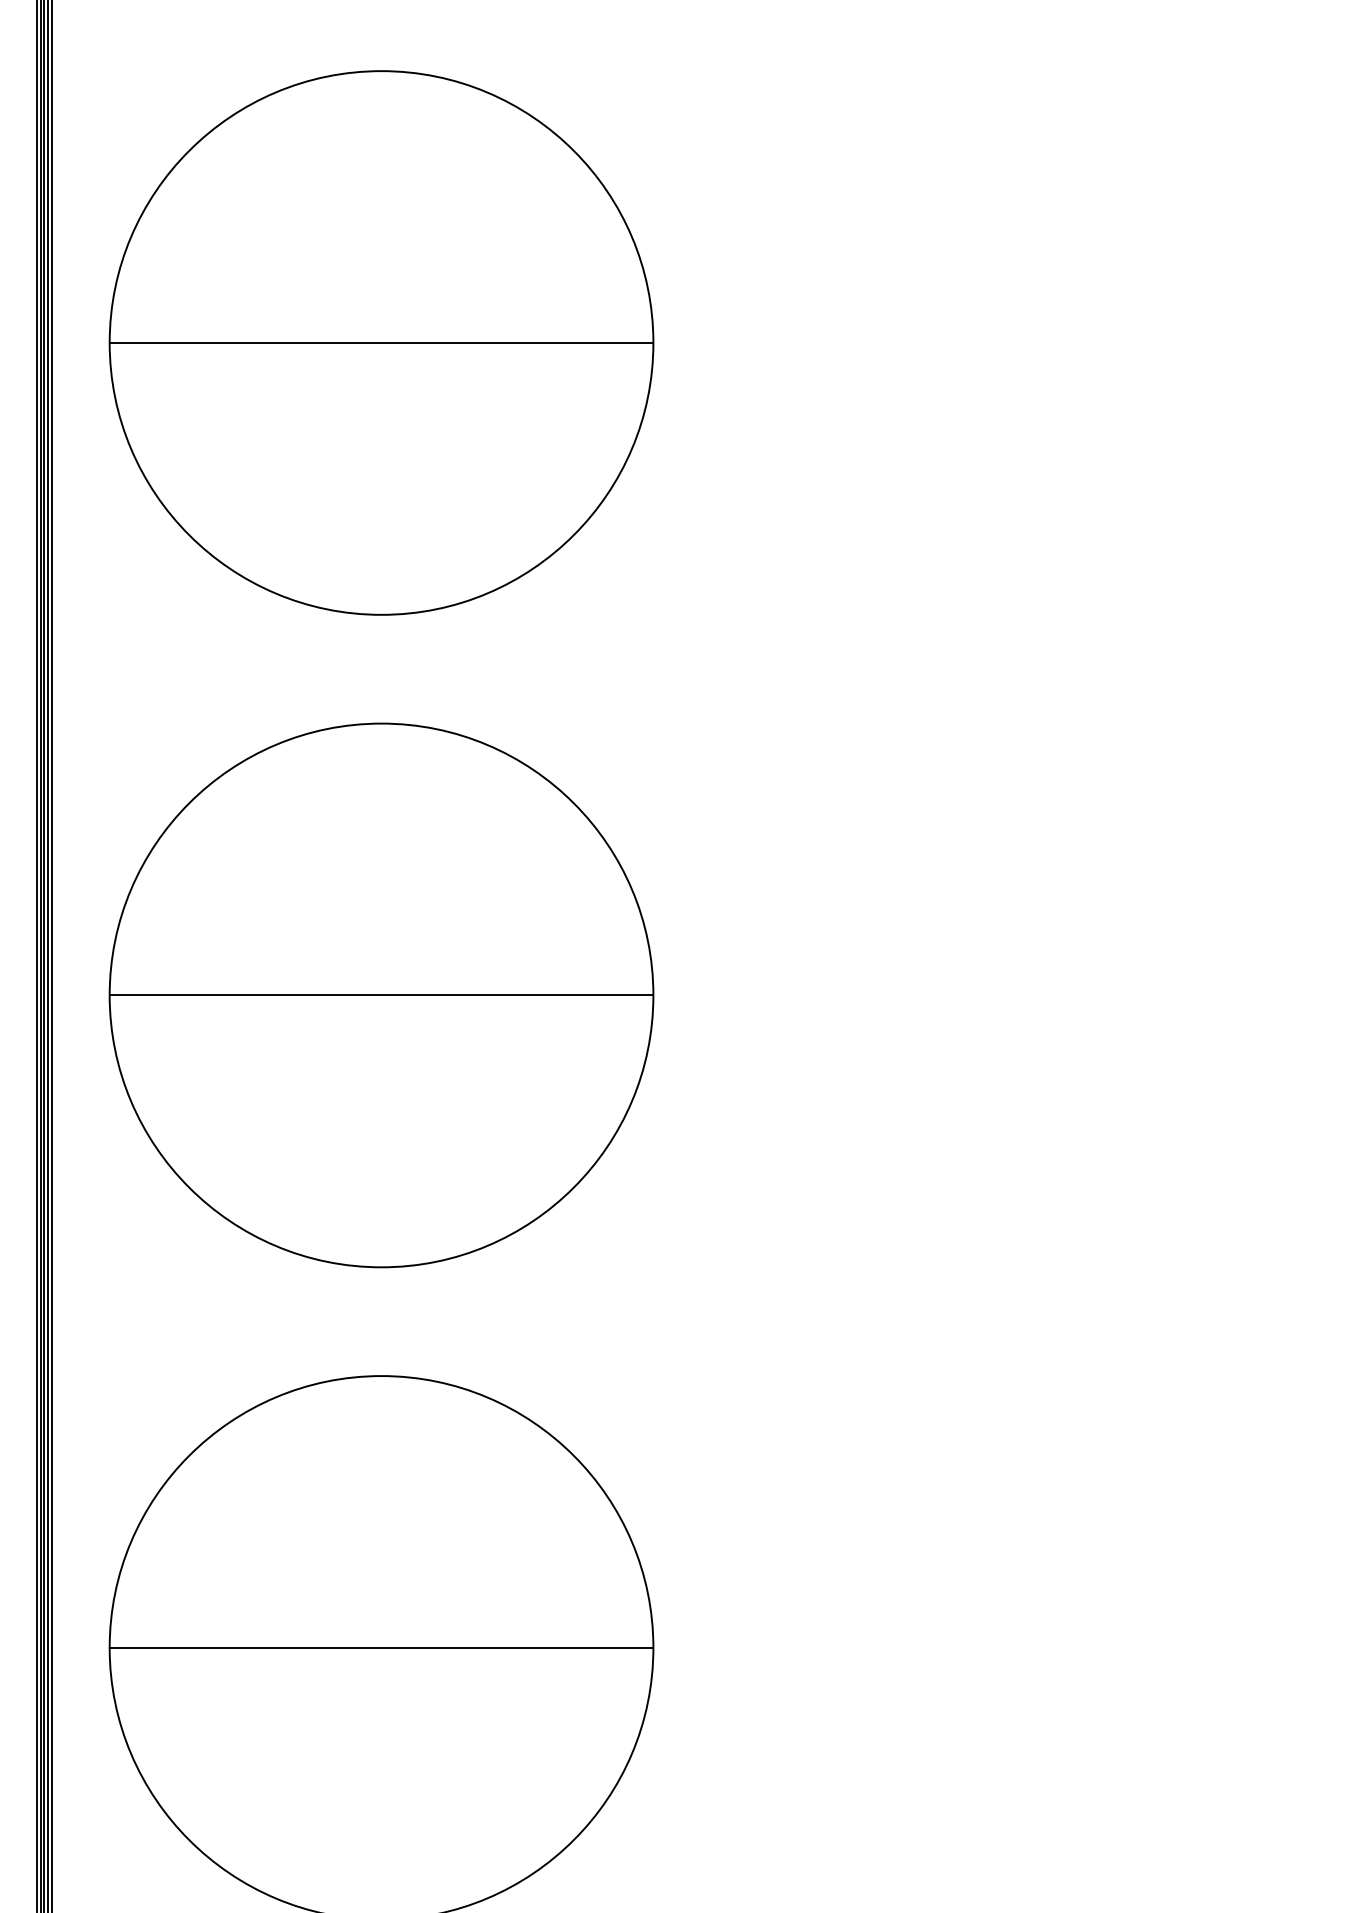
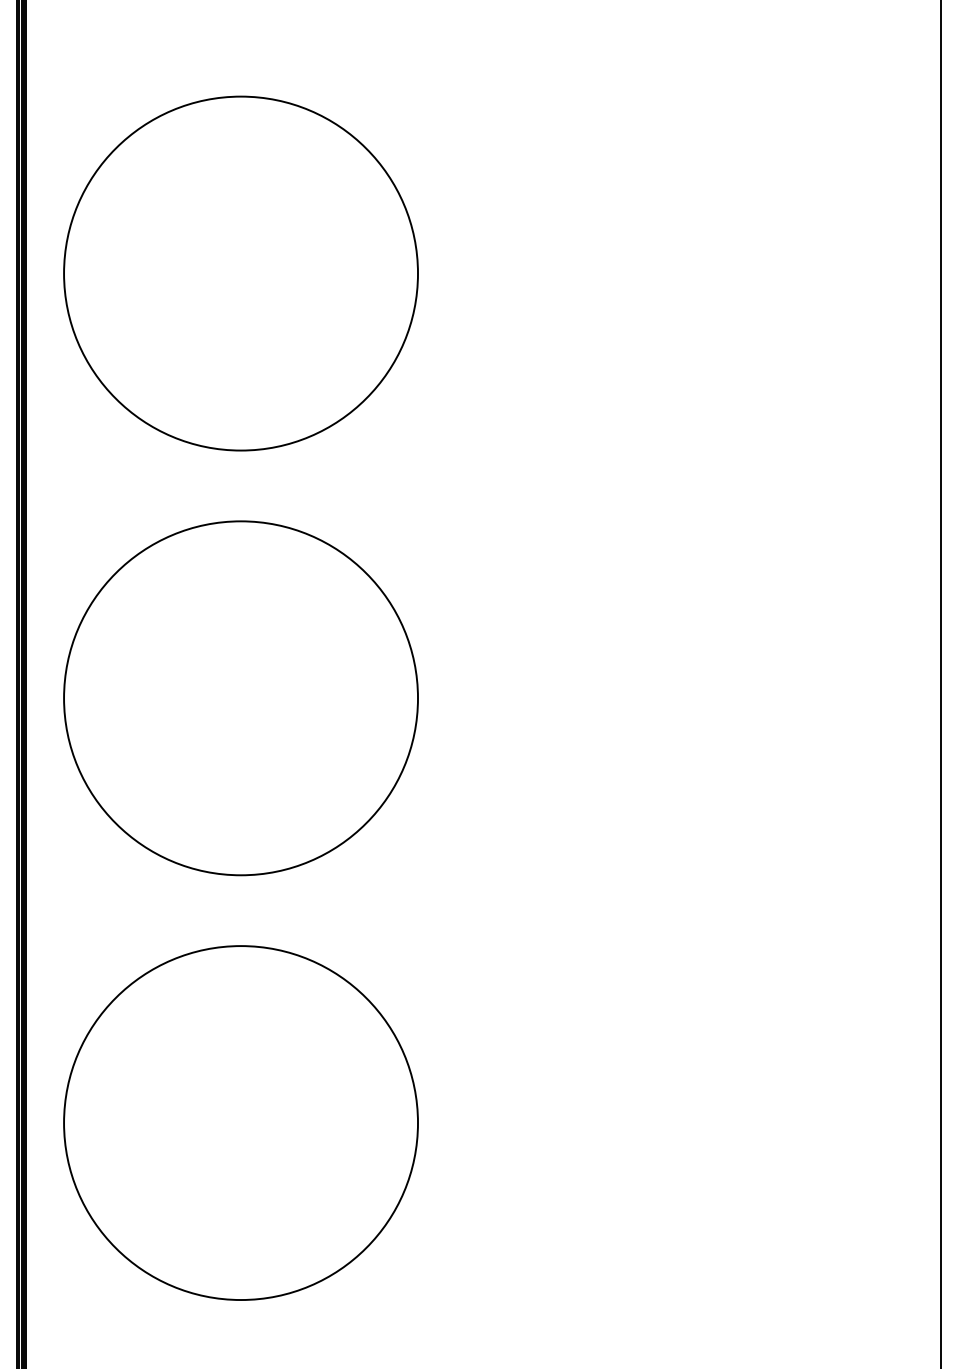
line: (382, 342) -> (241, 273), removed
line: (382, 995) -> (241, 698), removed
line: (382, 1648) -> (241, 1123), removed

